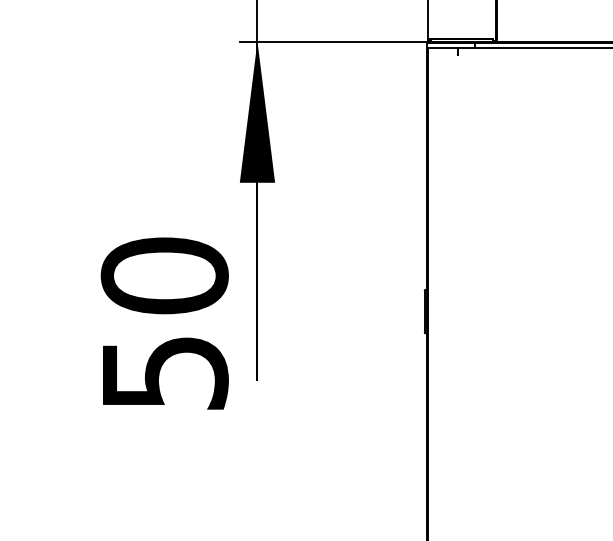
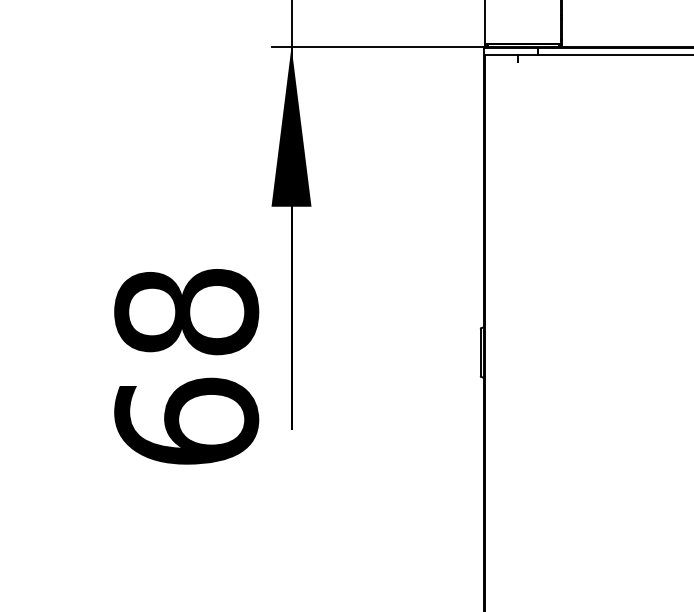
text: (164, 323) -> (186, 365), 50 -> 68

